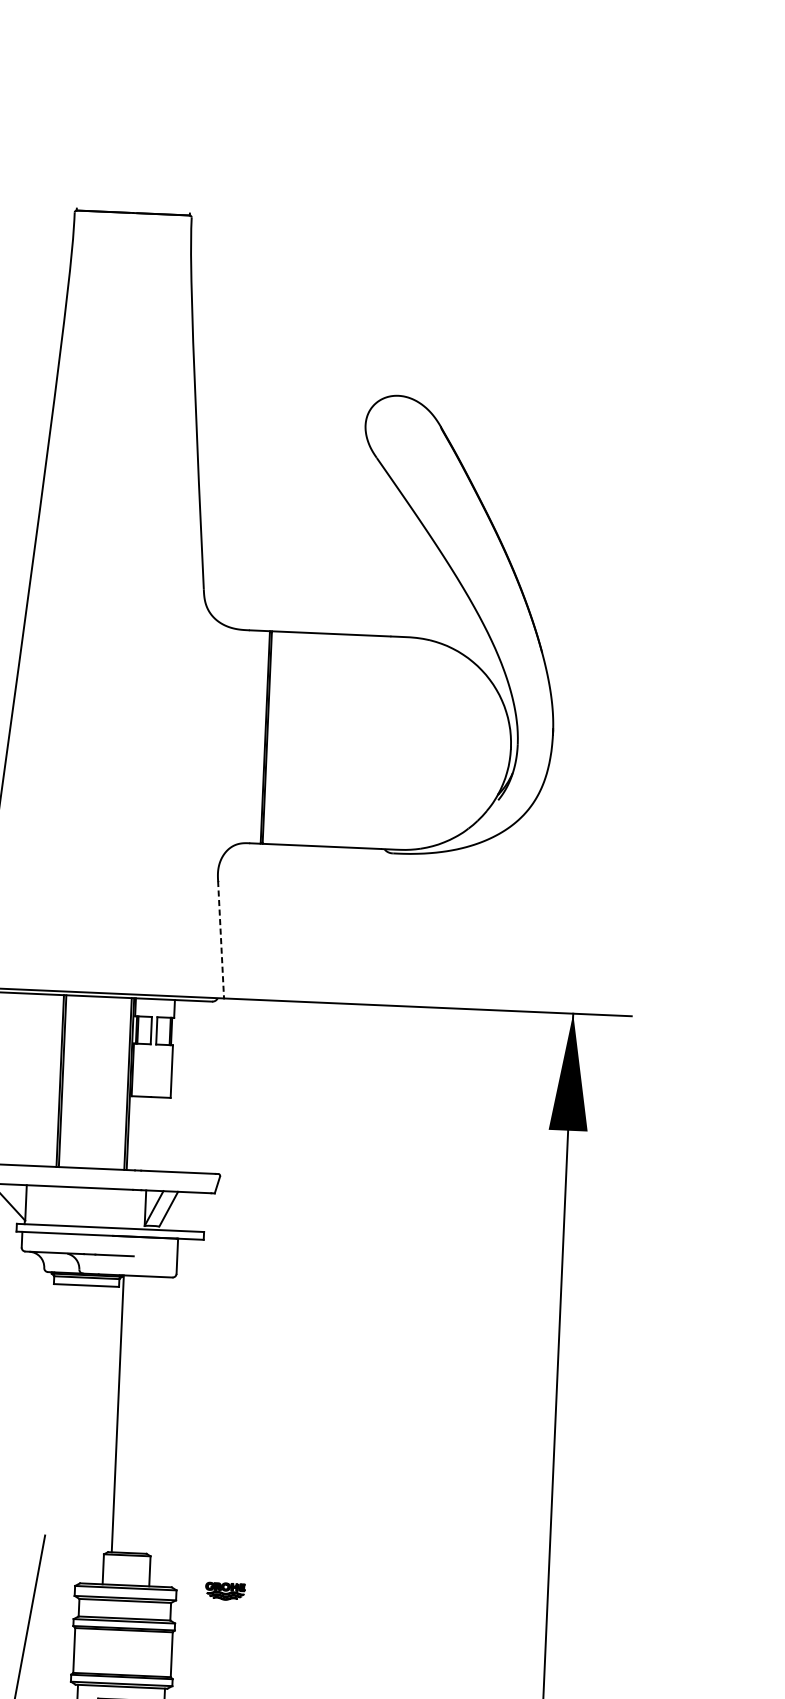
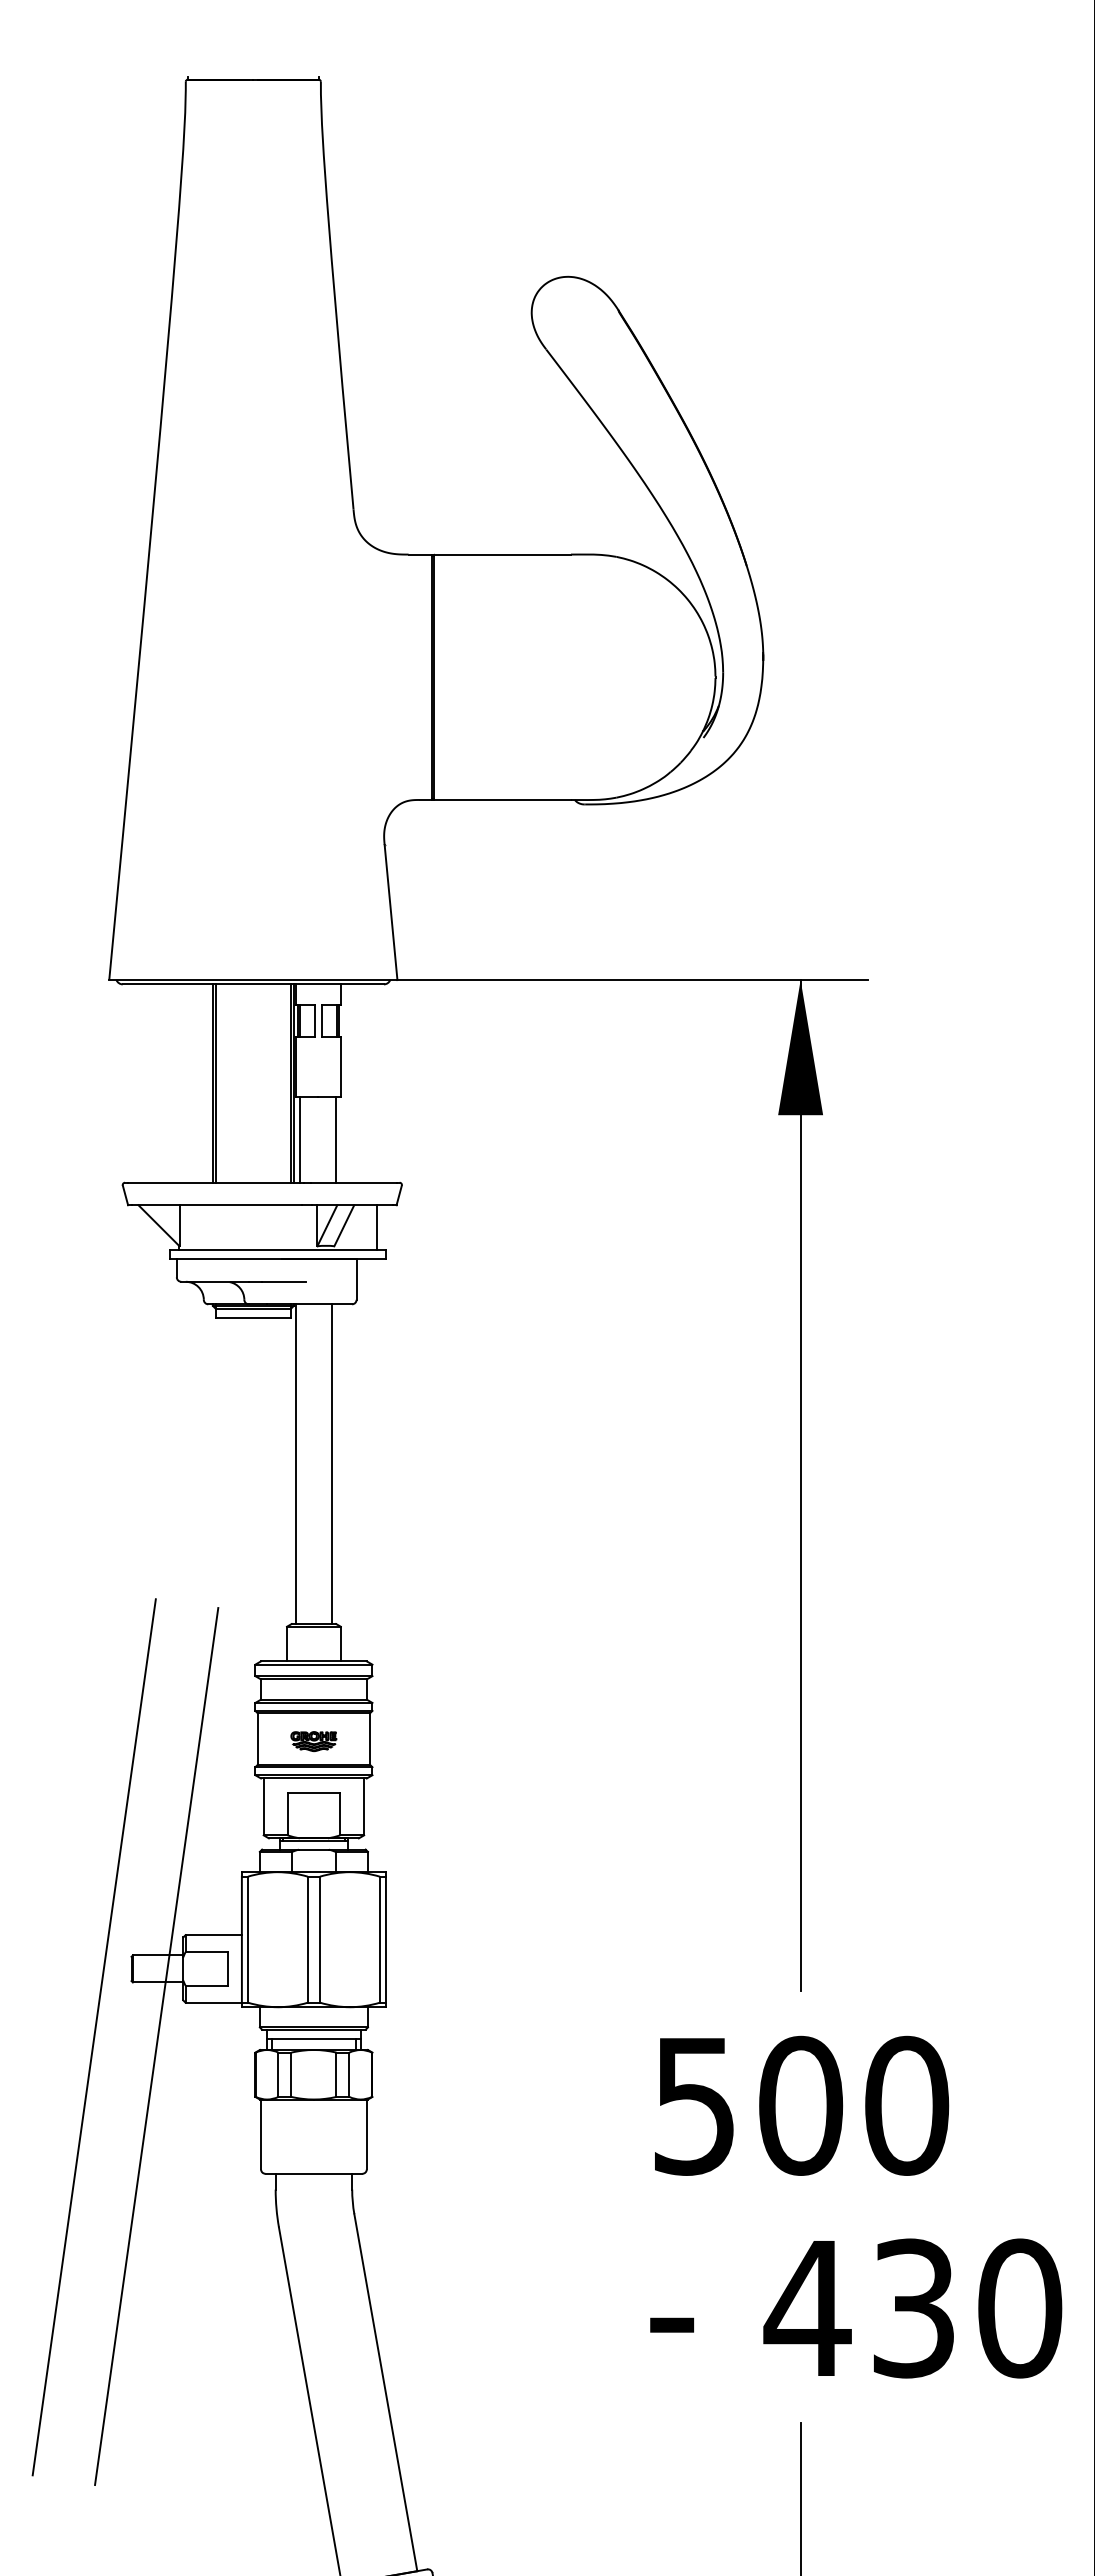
line: (221, 939) -> (391, 912), dashed -> solid
line: (134, 1132) -> (300, 1139), added
line: (165, 1134) -> (336, 1139), added
line: (197, 1211) -> (377, 1227), added
line: (148, 1415) -> (331, 1464), added
part: (225, 1591) -> (313, 1741), moved

